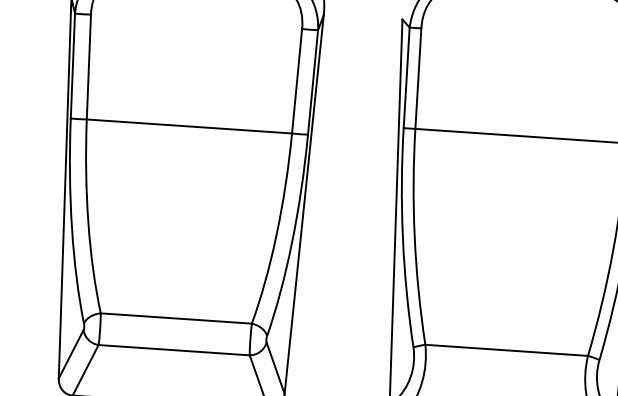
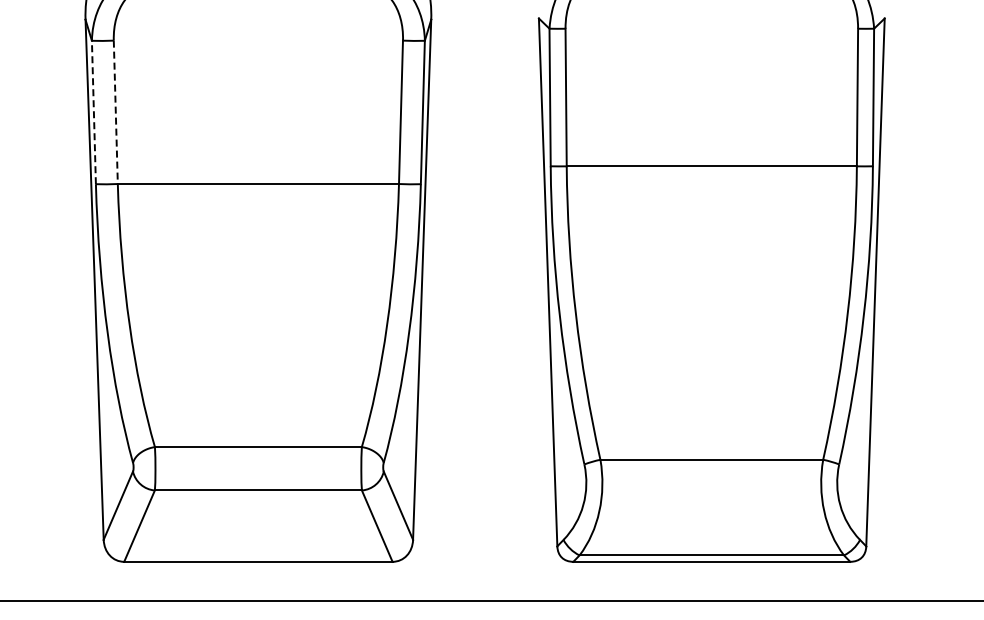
line: (72, 66) -> (93, 112), solid -> dashed
line: (88, 67) -> (115, 112), solid -> dashed

